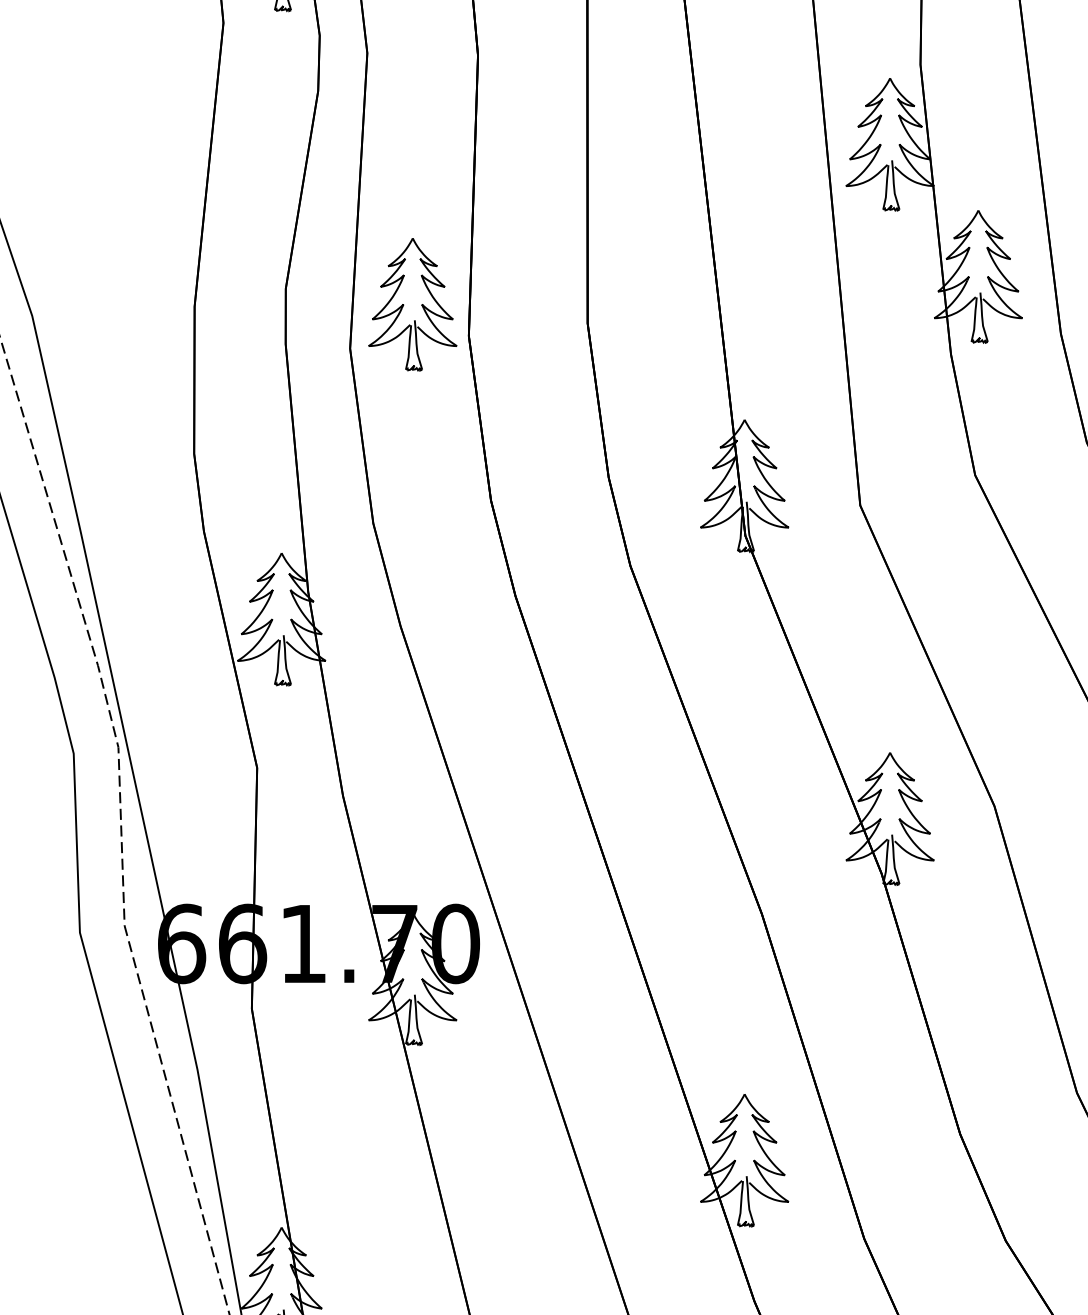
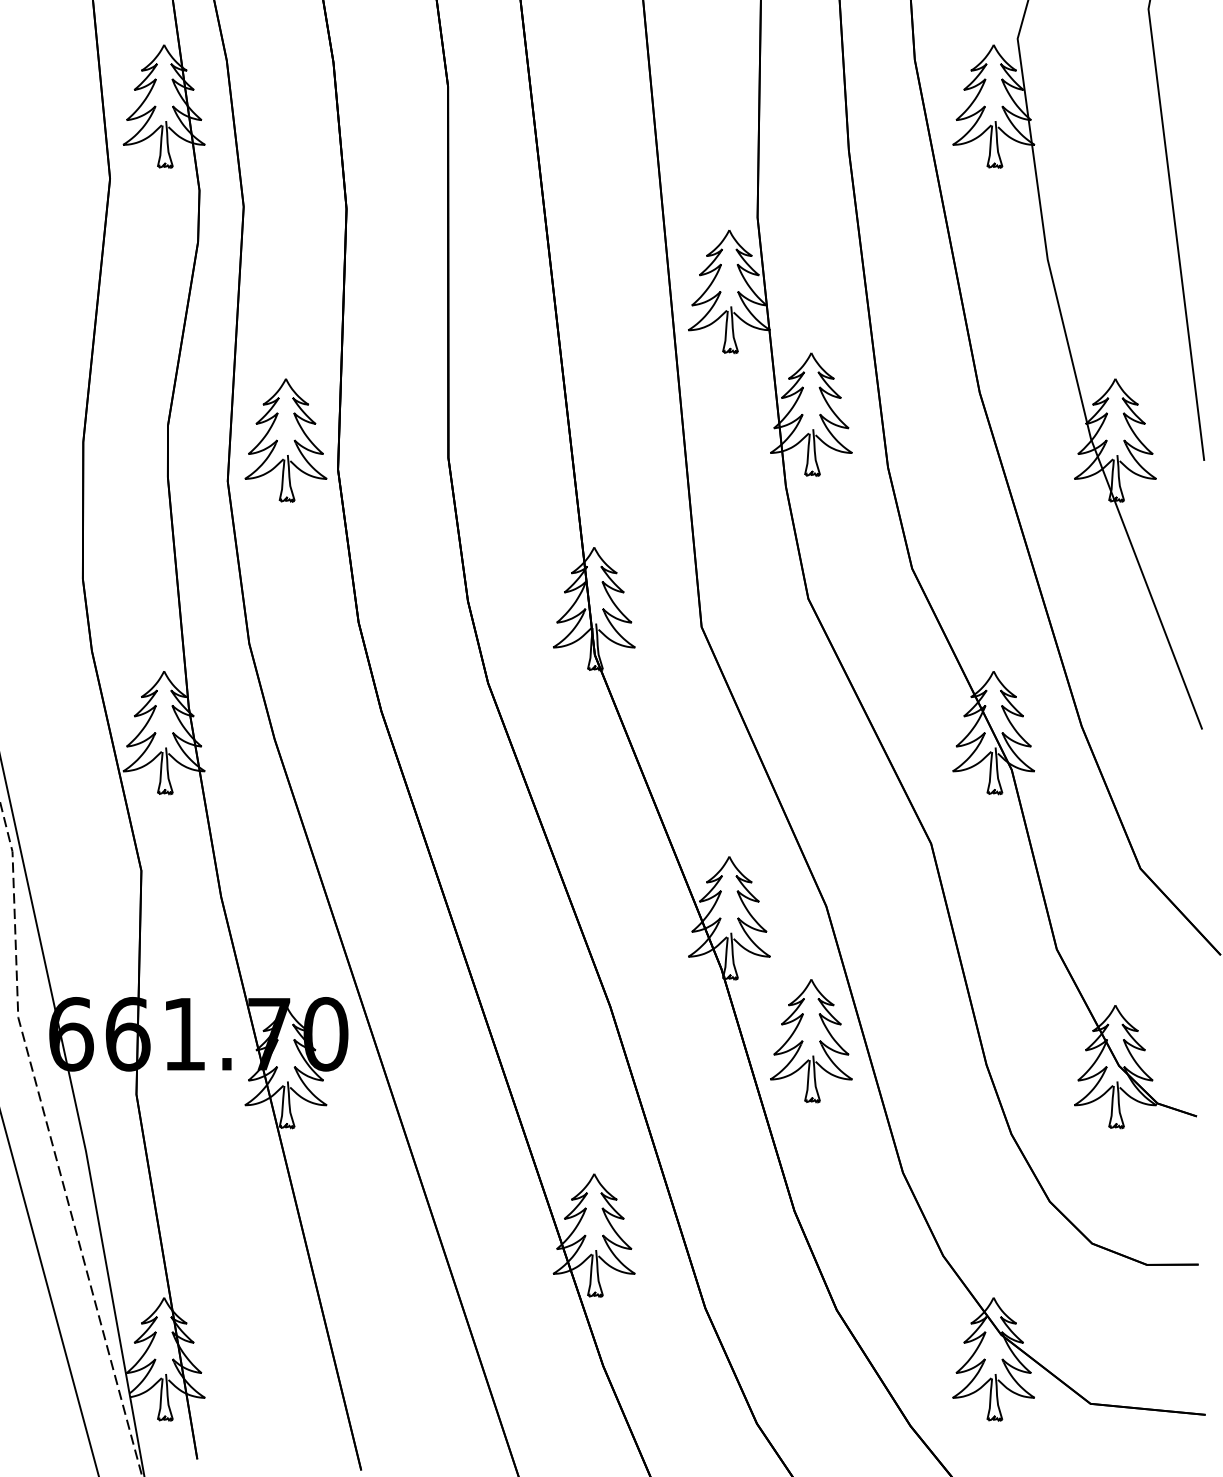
part: (978, 951) -> (811, 1041), added

